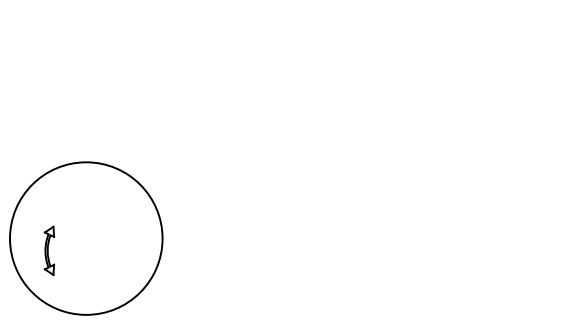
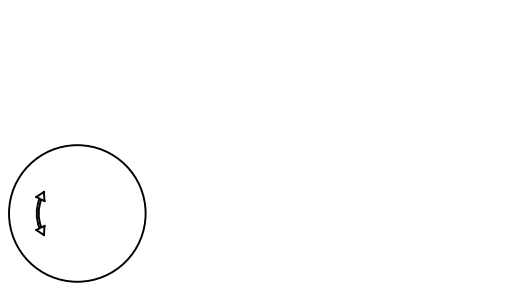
part: (49, 250) -> (40, 213), moved

